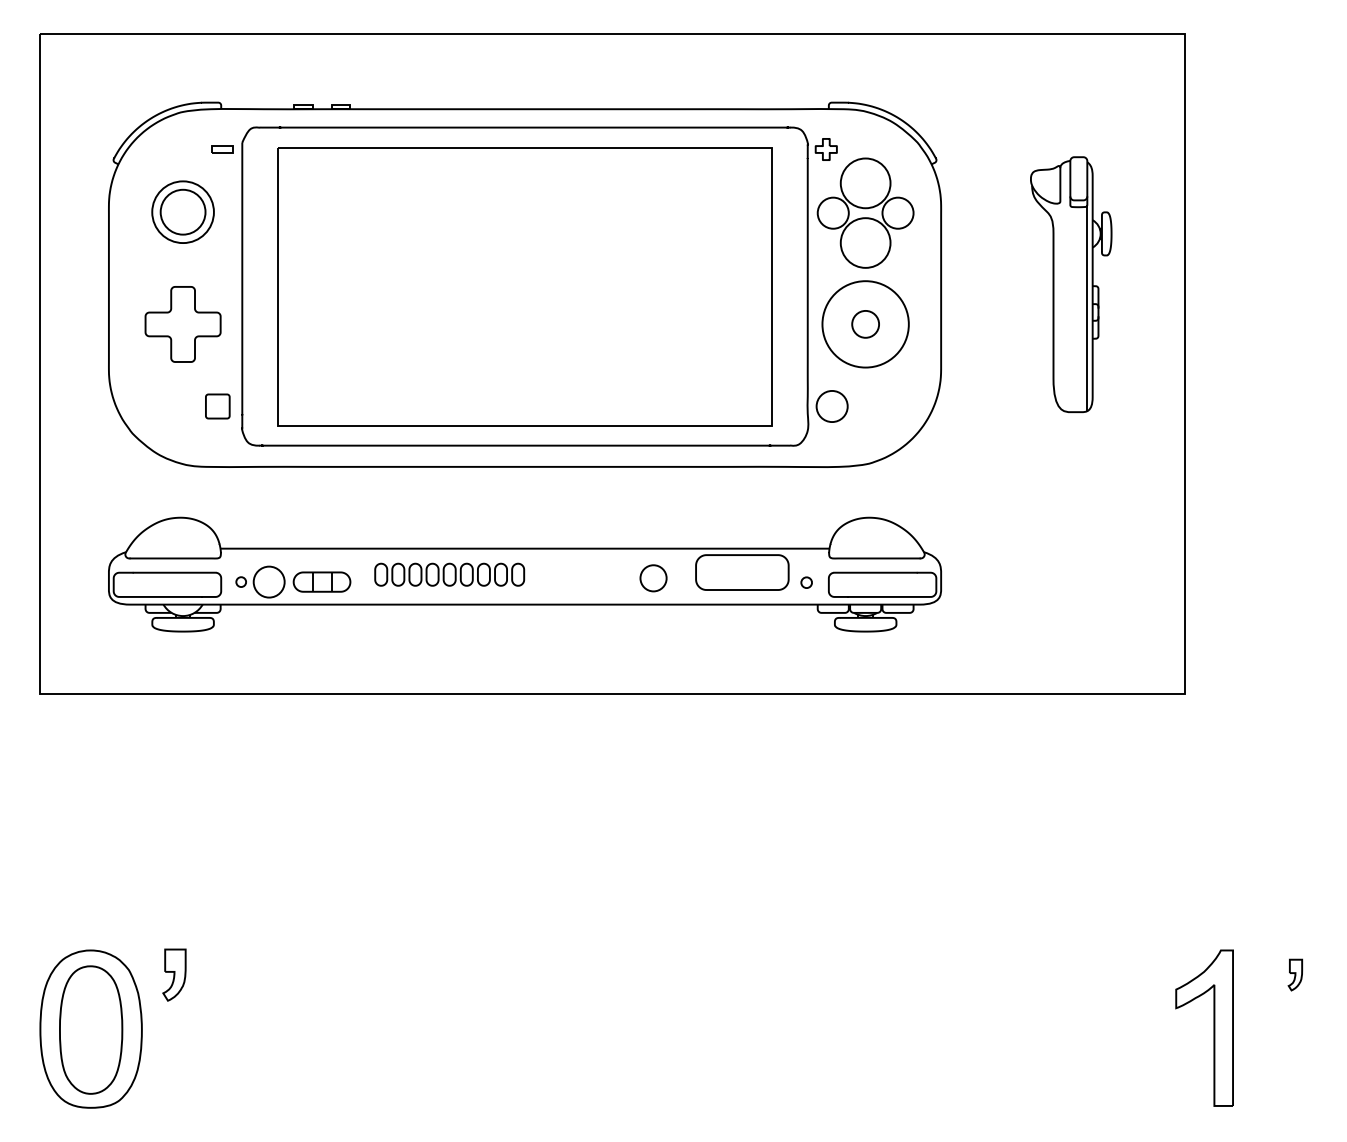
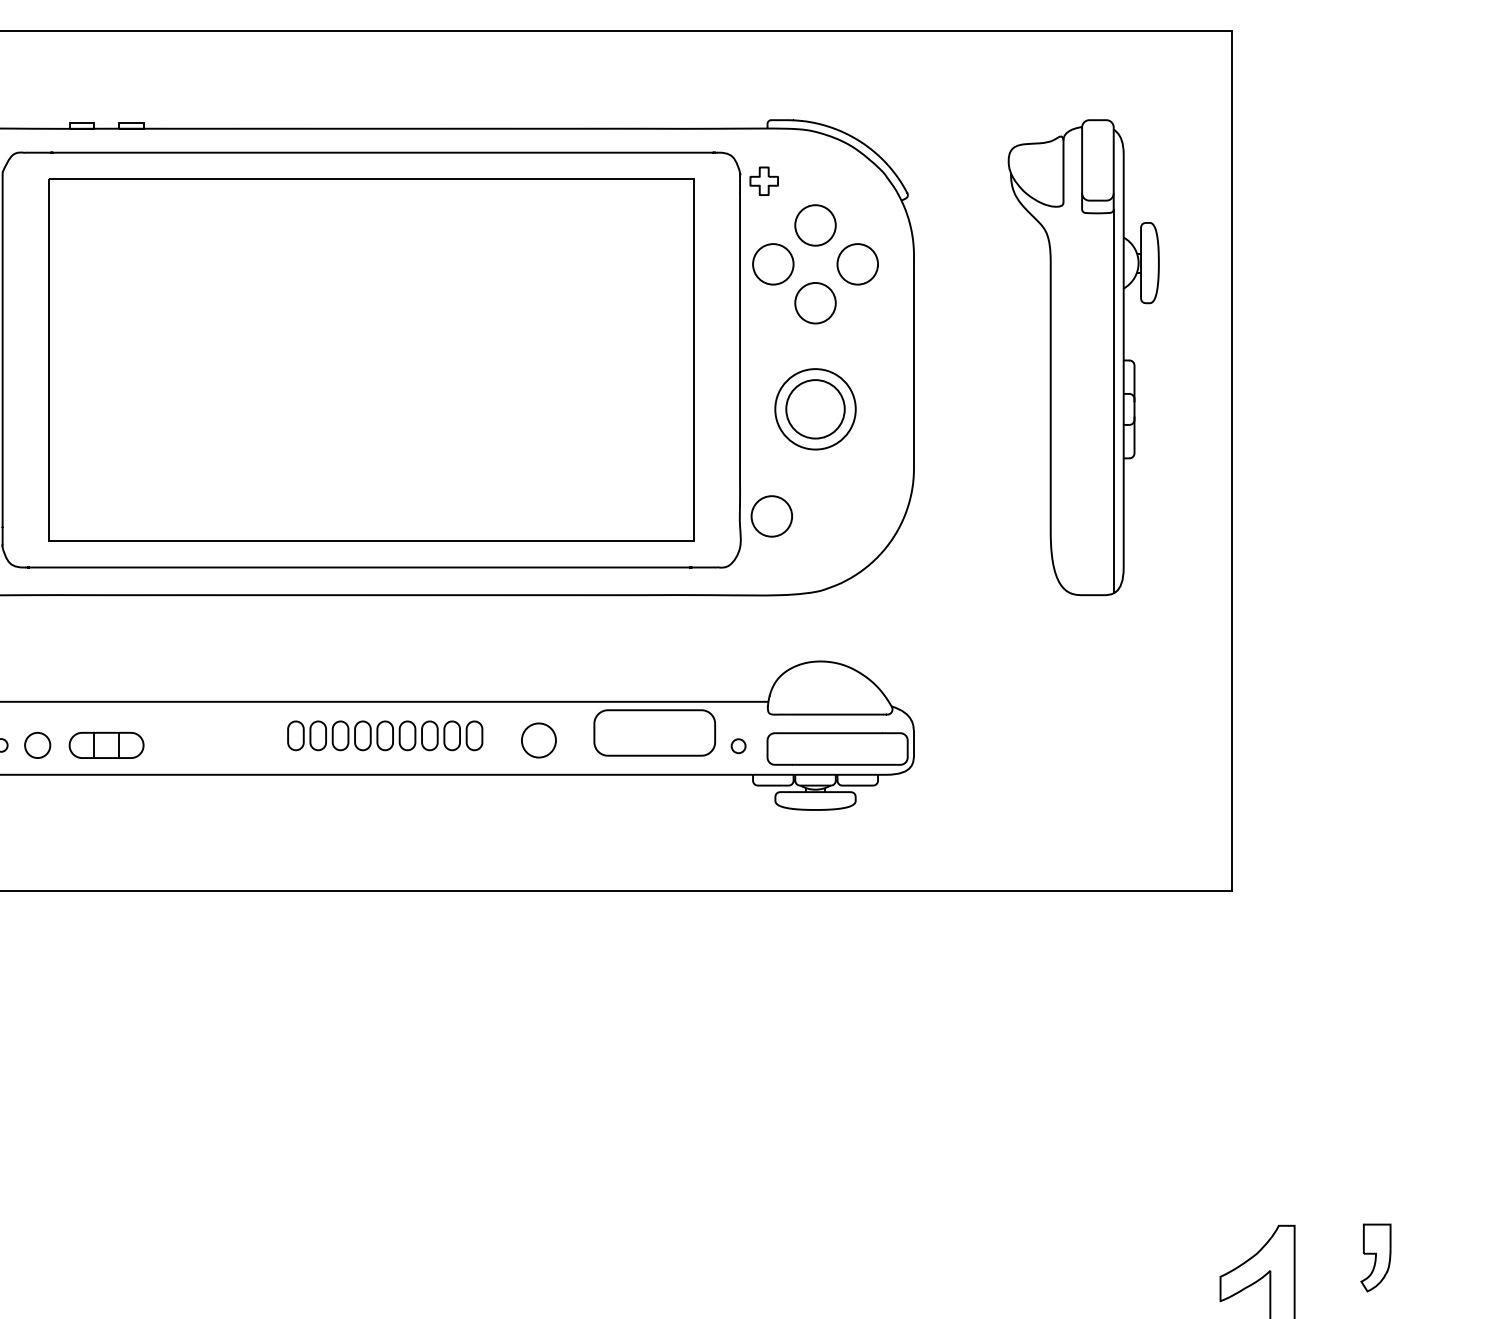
circle: (865, 182) -> (815, 224), size x0.62
circle: (865, 242) -> (815, 302), size x0.62
part: (1070, 284) -> (1082, 357), size x1.43
circle: (865, 323) -> (815, 408), size x1.67
circle: (865, 324) -> (815, 409), size x0.71
part: (449, 574) -> (384, 735), moved
circle: (268, 581) -> (36, 744), size x0.62
part: (1295, 974) -> (1376, 1257), size x1.67

